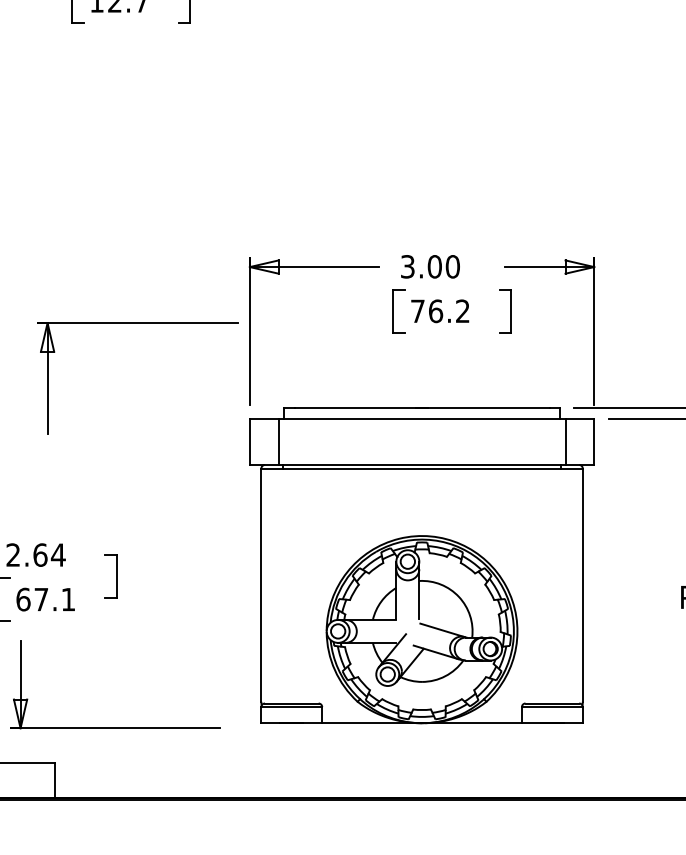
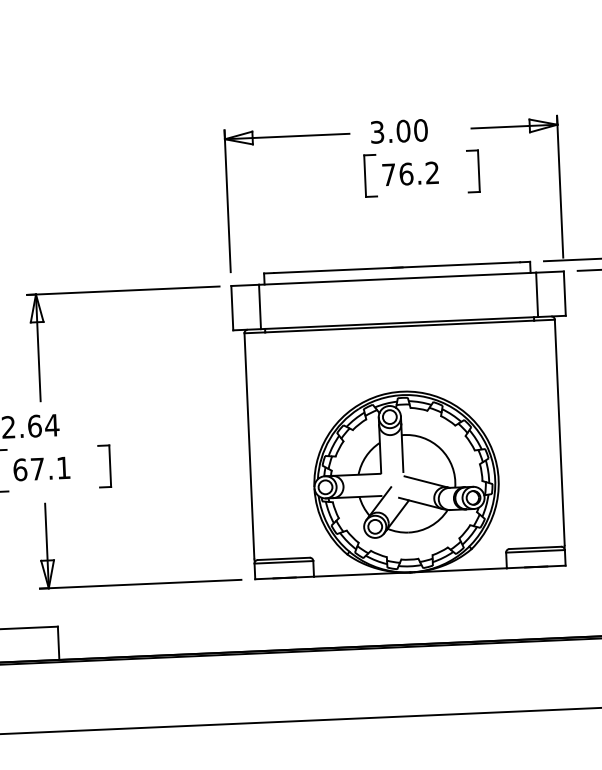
part: (137, 323) -> (122, 291), moved
part: (110, 576) -> (104, 466), moved
part: (115, 727) -> (140, 583), moved

